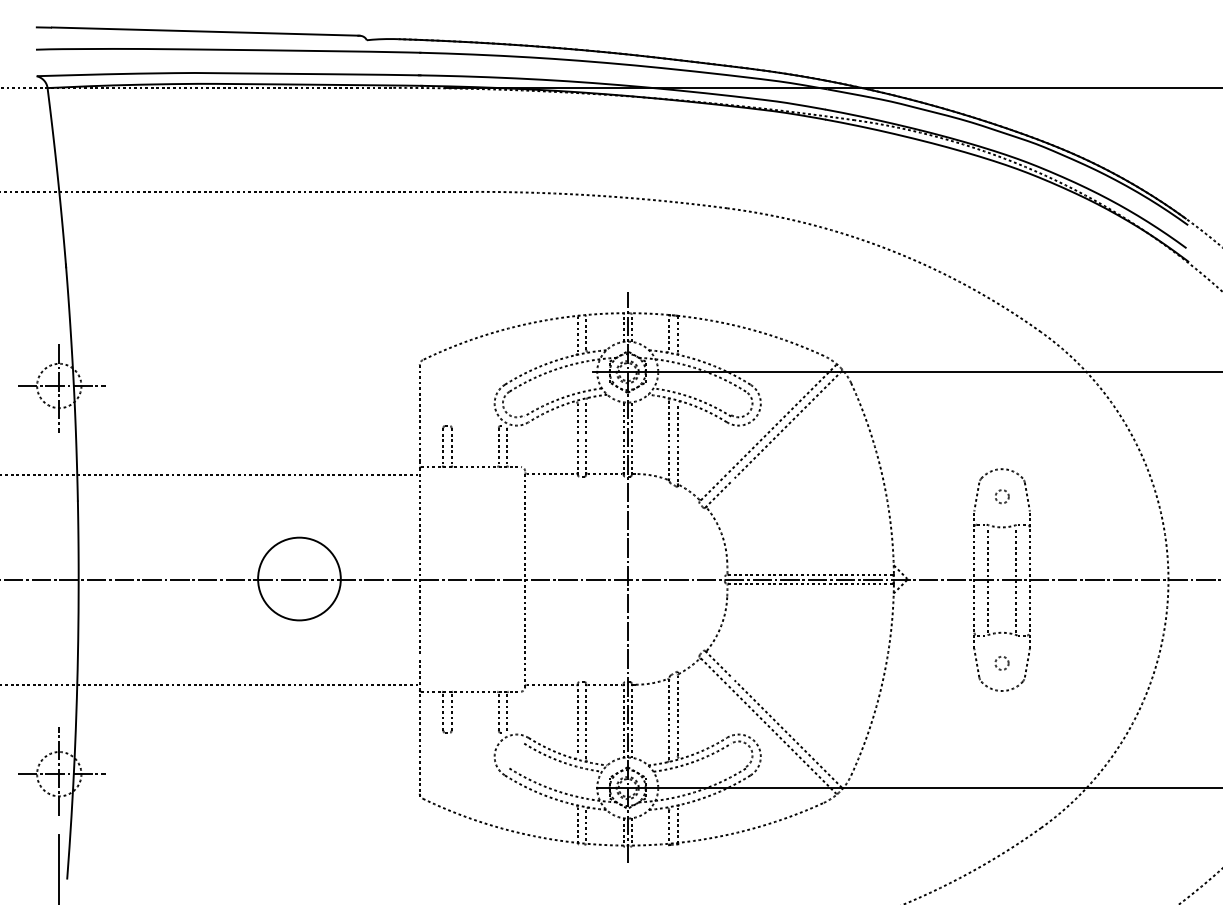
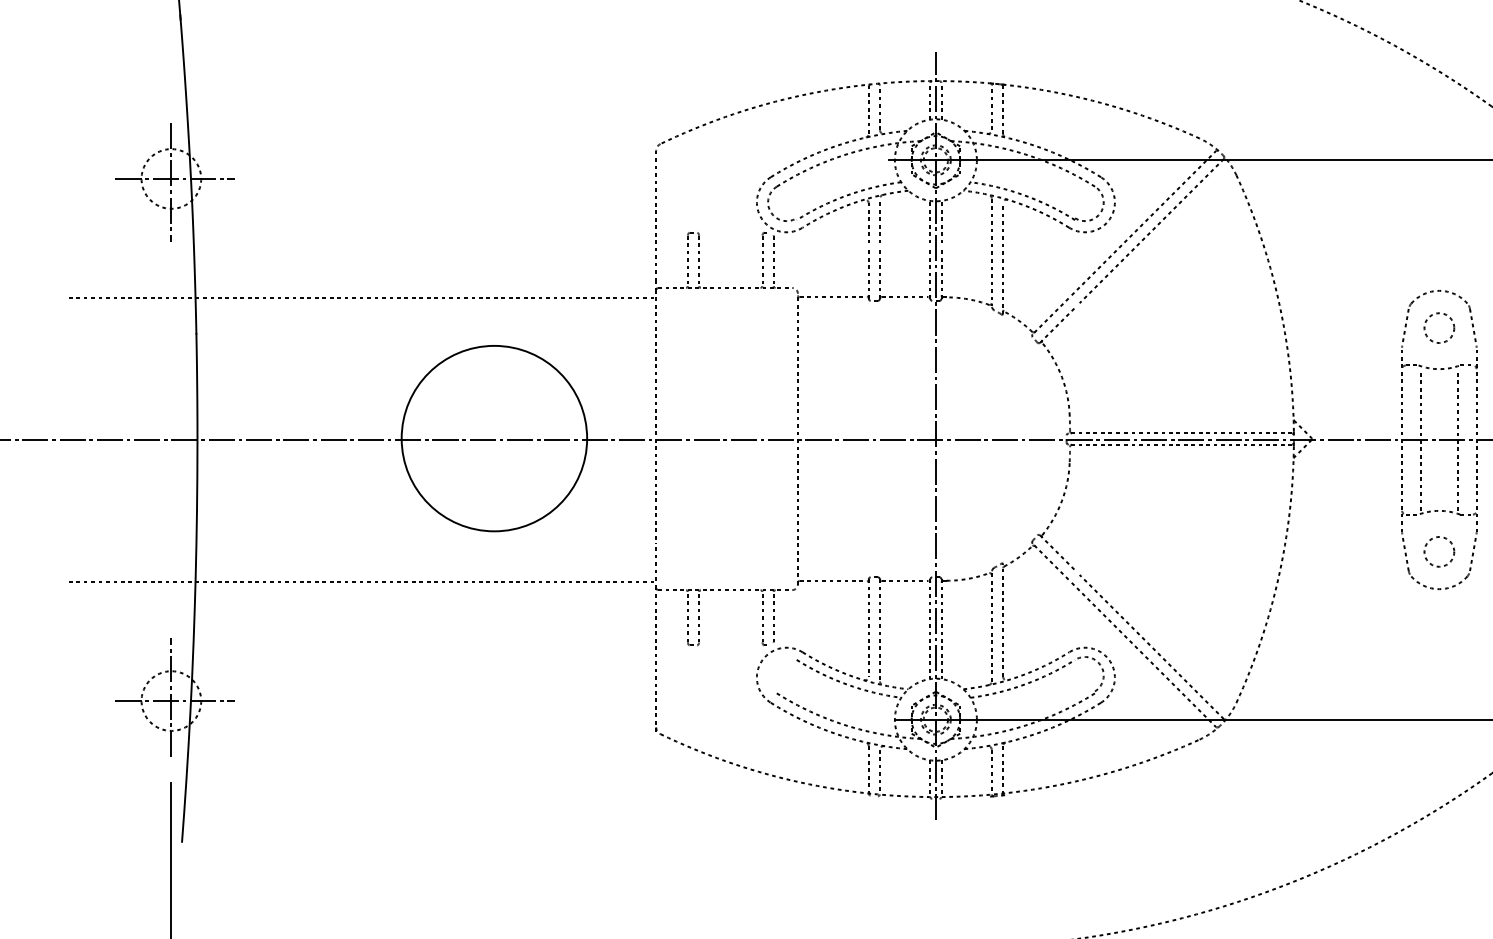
circle: (1002, 496) -> (1439, 327), size x1.67
circle: (299, 578) -> (494, 437), size x1.67
circle: (1001, 663) -> (1438, 552), size x1.67

